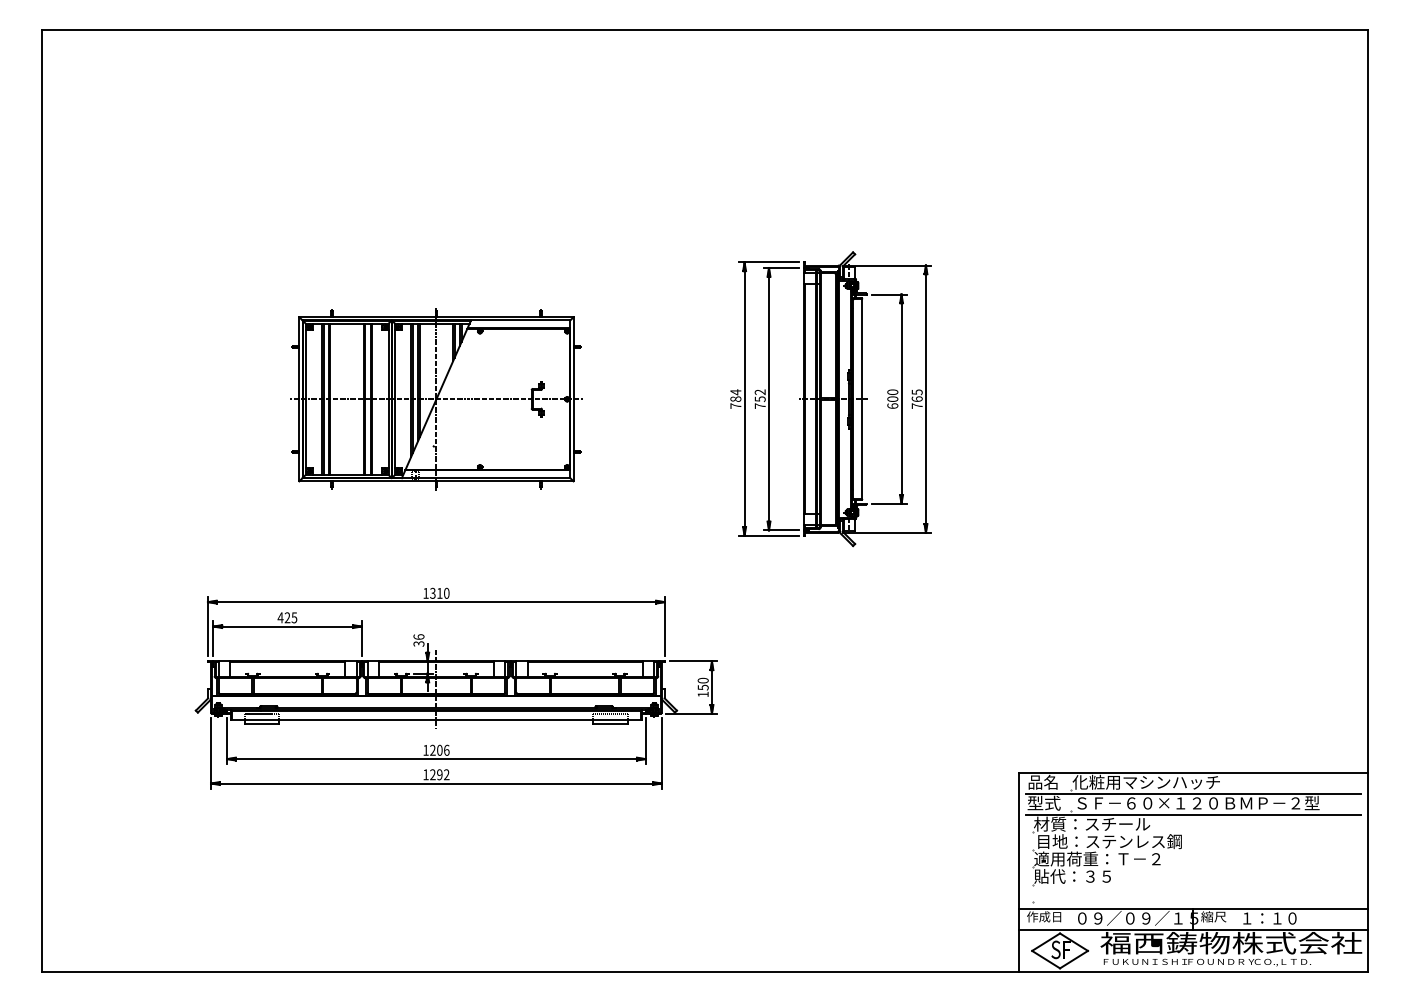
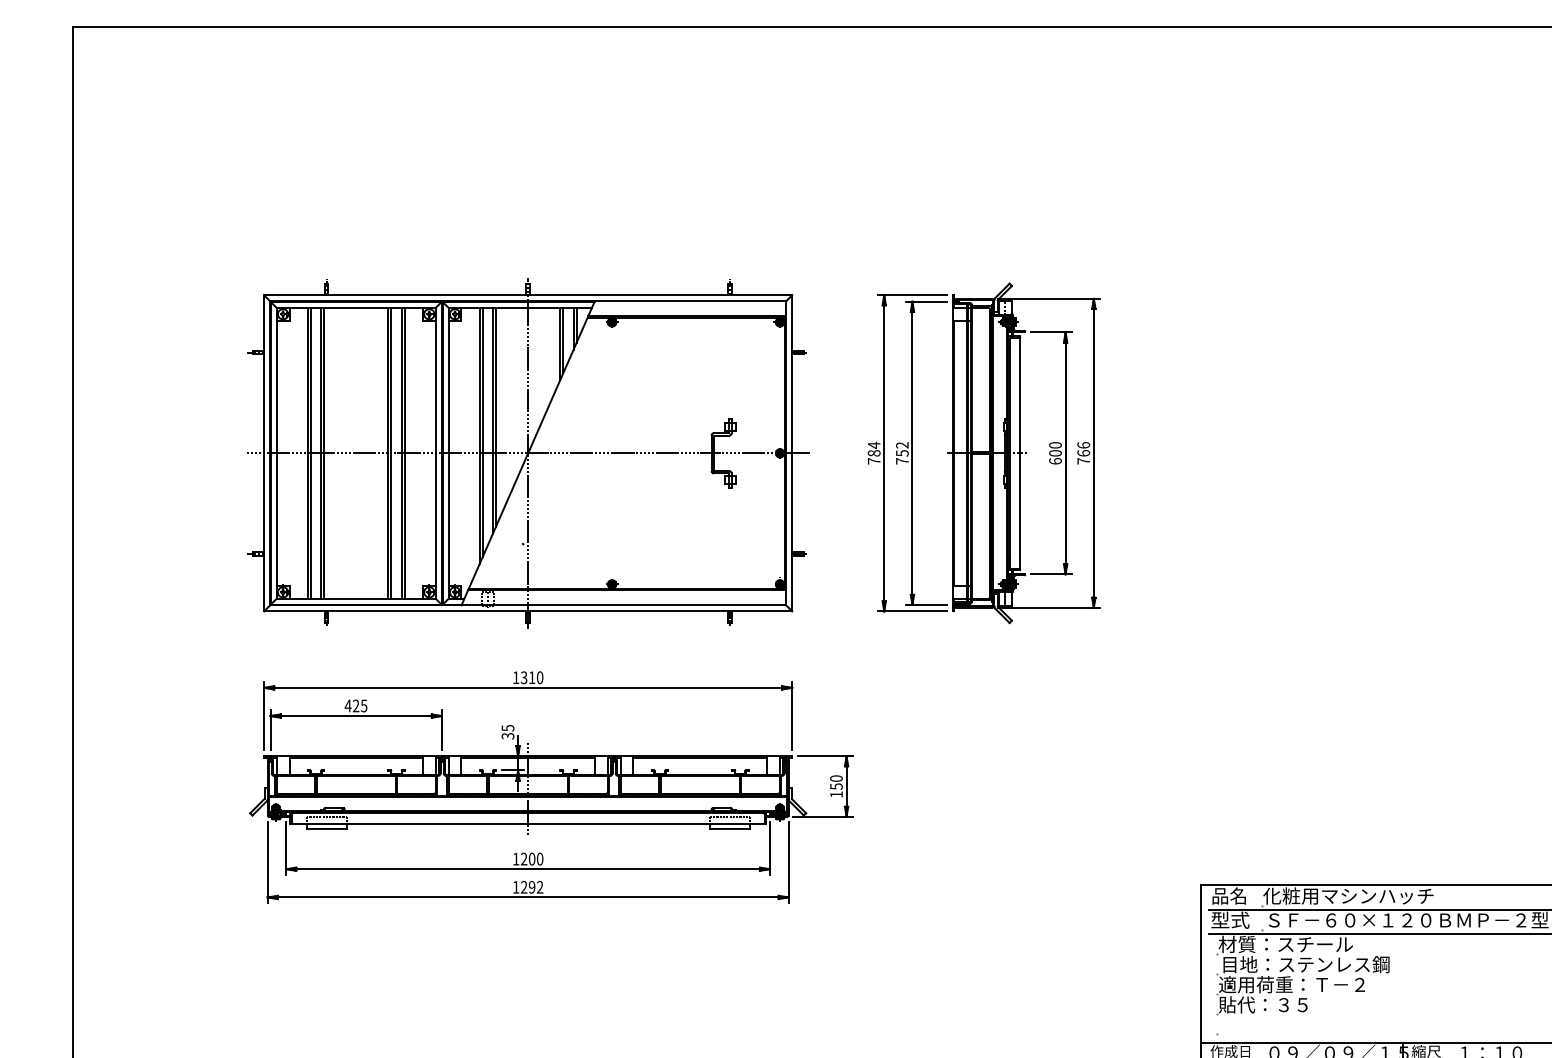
text: (916, 392) -> (1082, 445), 765 -> 766
part: (436, 399) -> (528, 453), size x1.67
text: (418, 636) -> (507, 727), 36 -> 35
text: (446, 749) -> (539, 858), 1206 -> 1200

